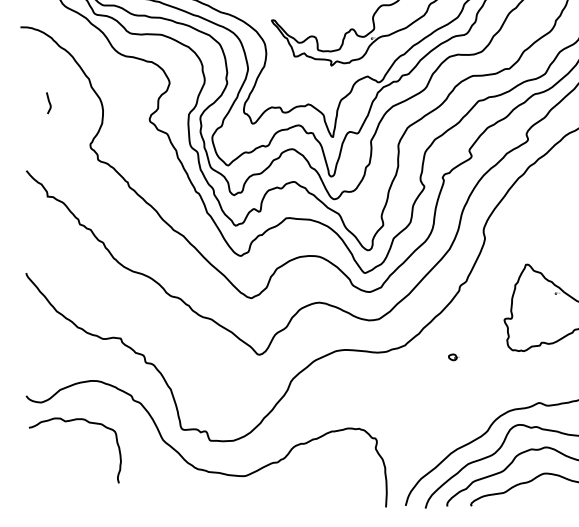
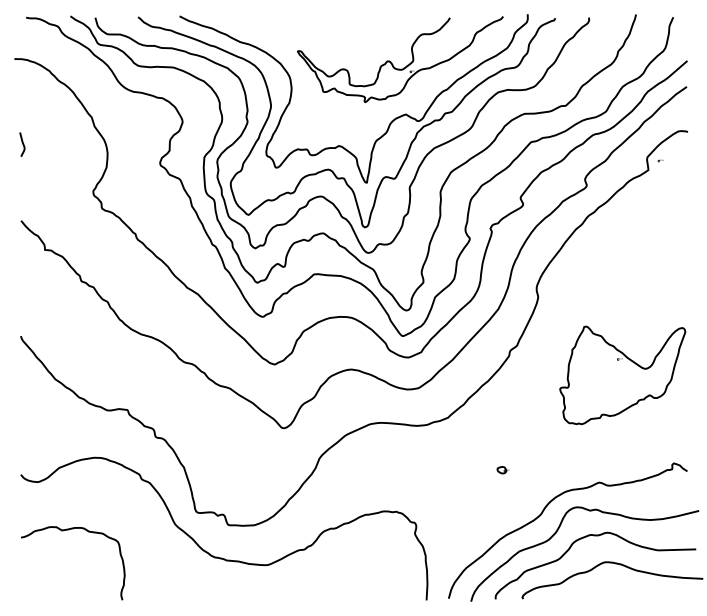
curve: (48, 103) -> (22, 144), moved
part: (453, 357) -> (502, 470), moved
curve: (71, 421) -> (68, 530), moved

